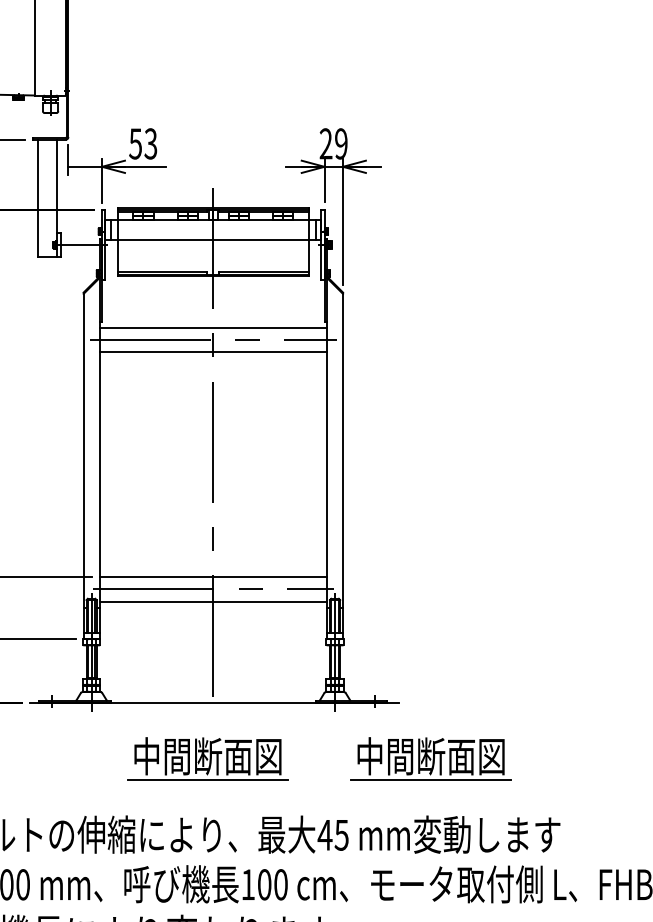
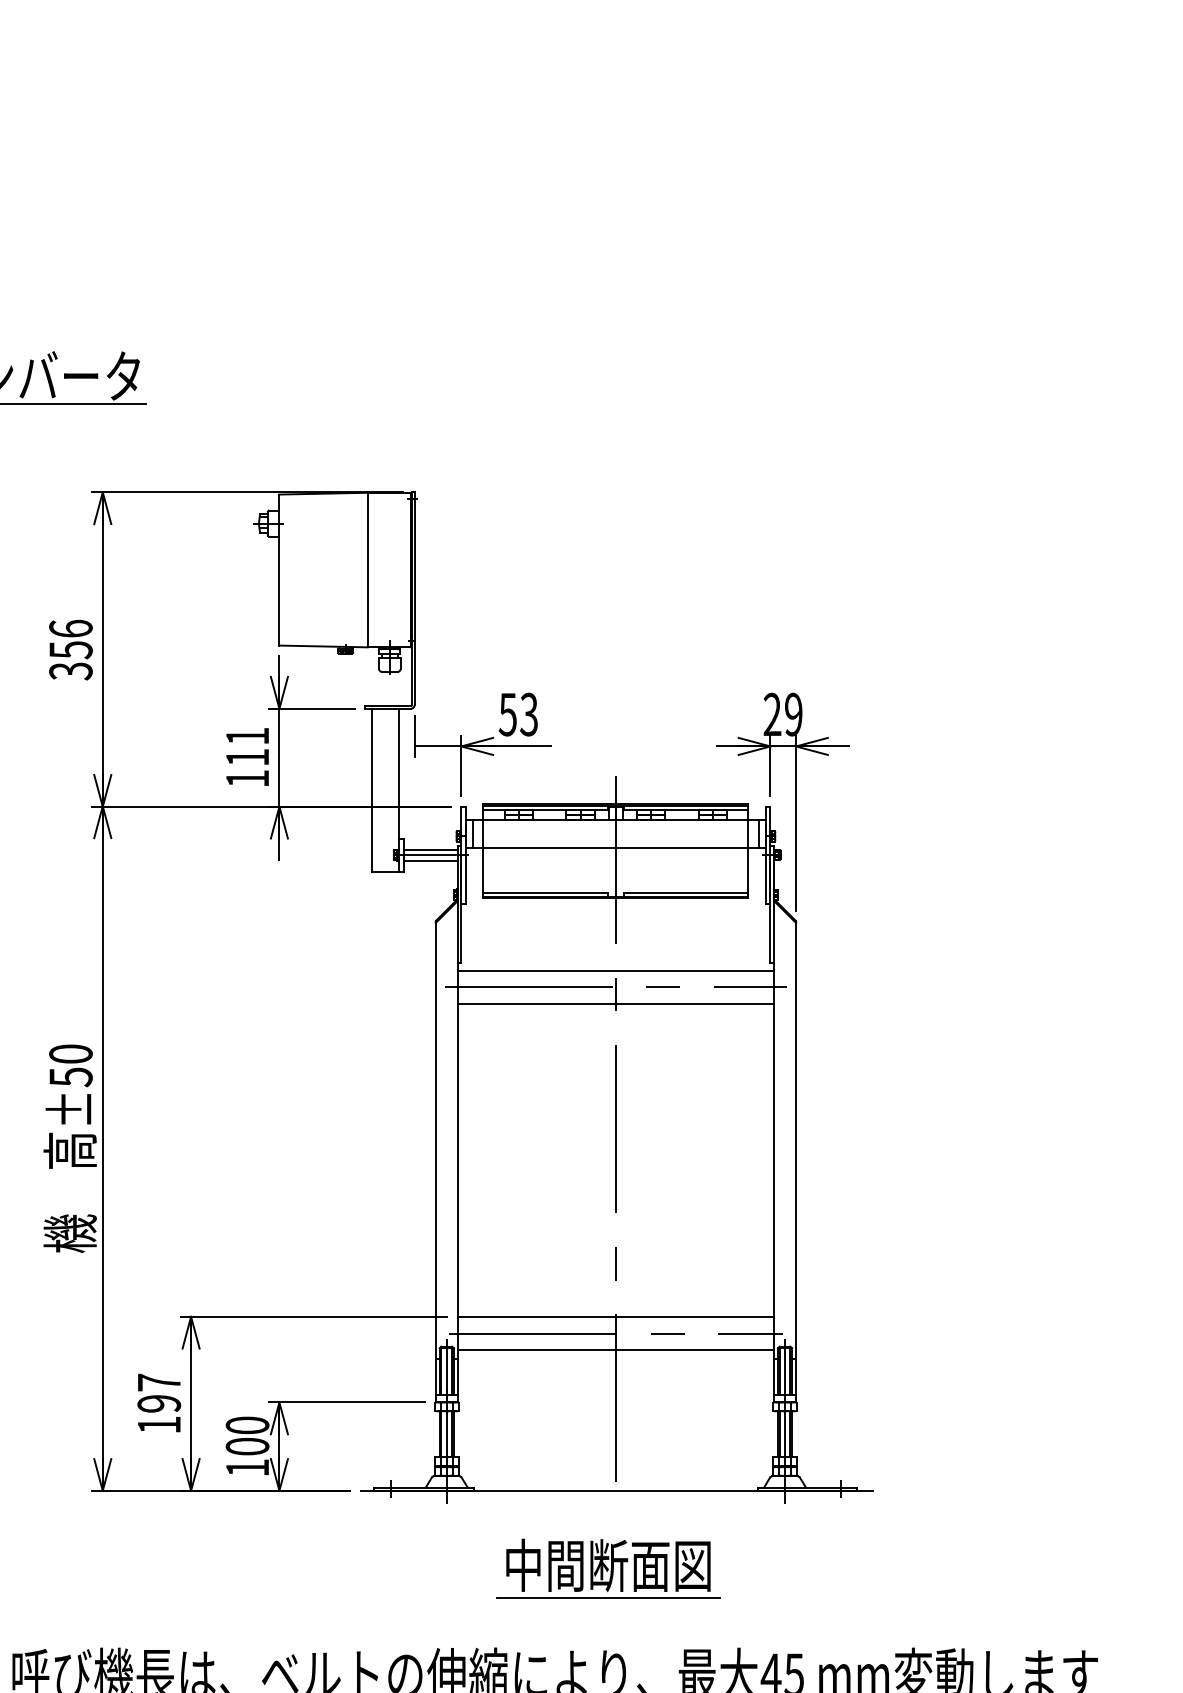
line: (79, 241) -> (430, 850), added
line: (79, 248) -> (430, 860), added
part: (431, 758) -> (918, 1568), removed

